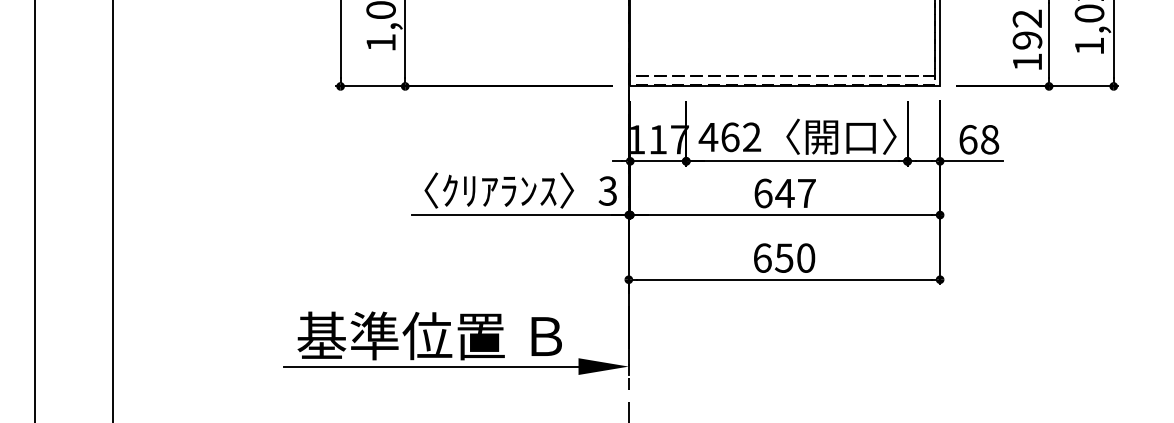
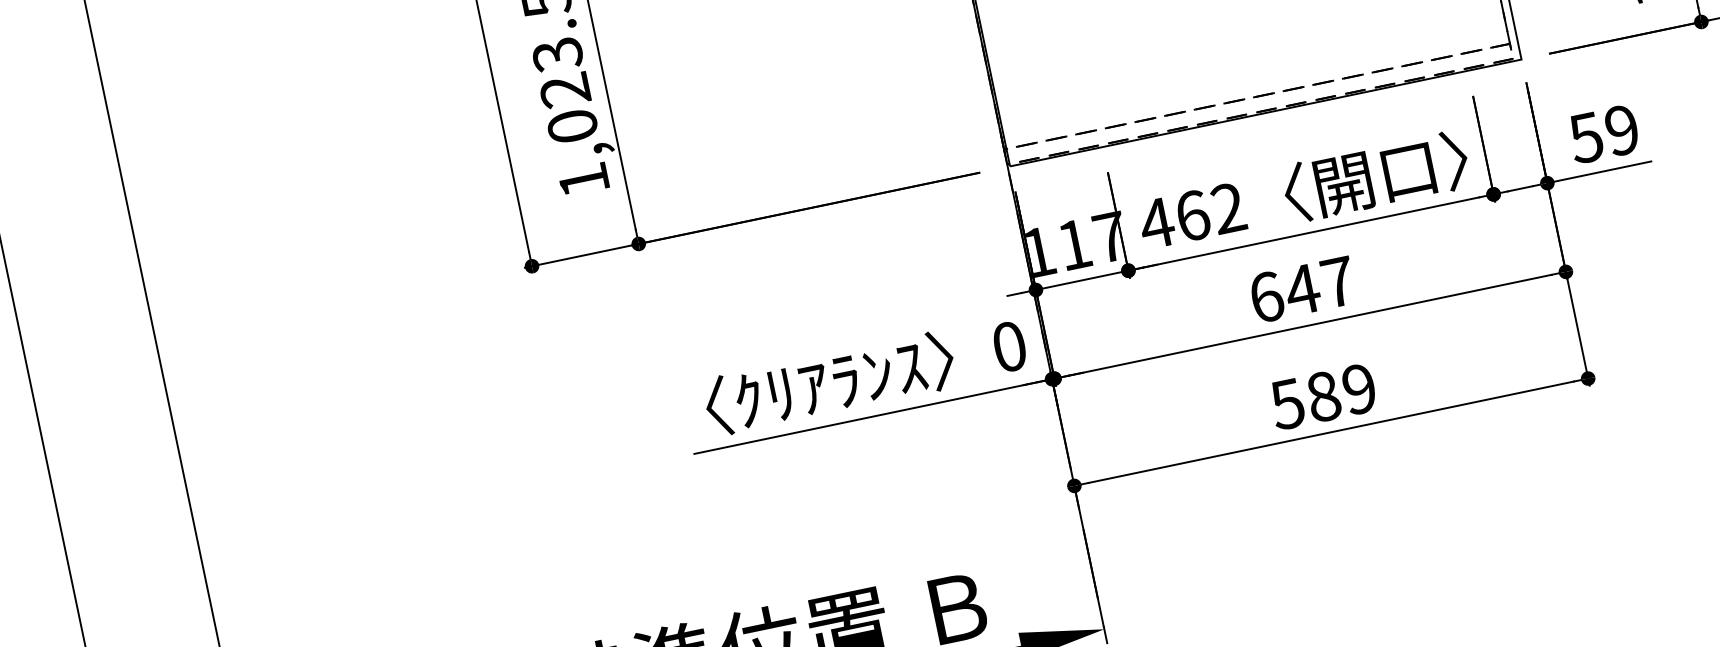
text: (978, 139) -> (1603, 133), 68 -> 59
text: (607, 190) -> (1008, 345), 3 -> 0
text: (784, 257) -> (1323, 395), 650 -> 589

